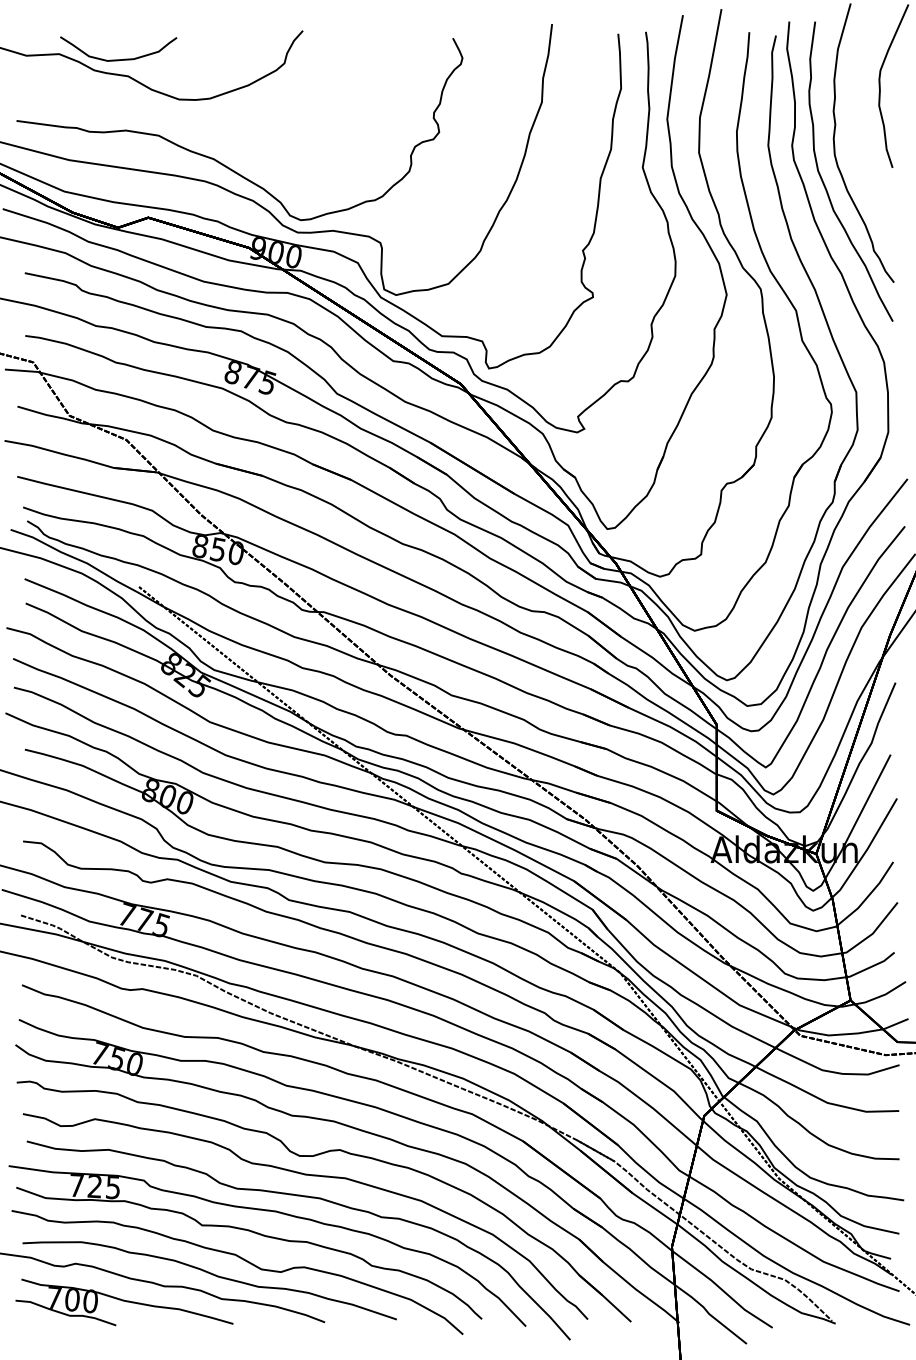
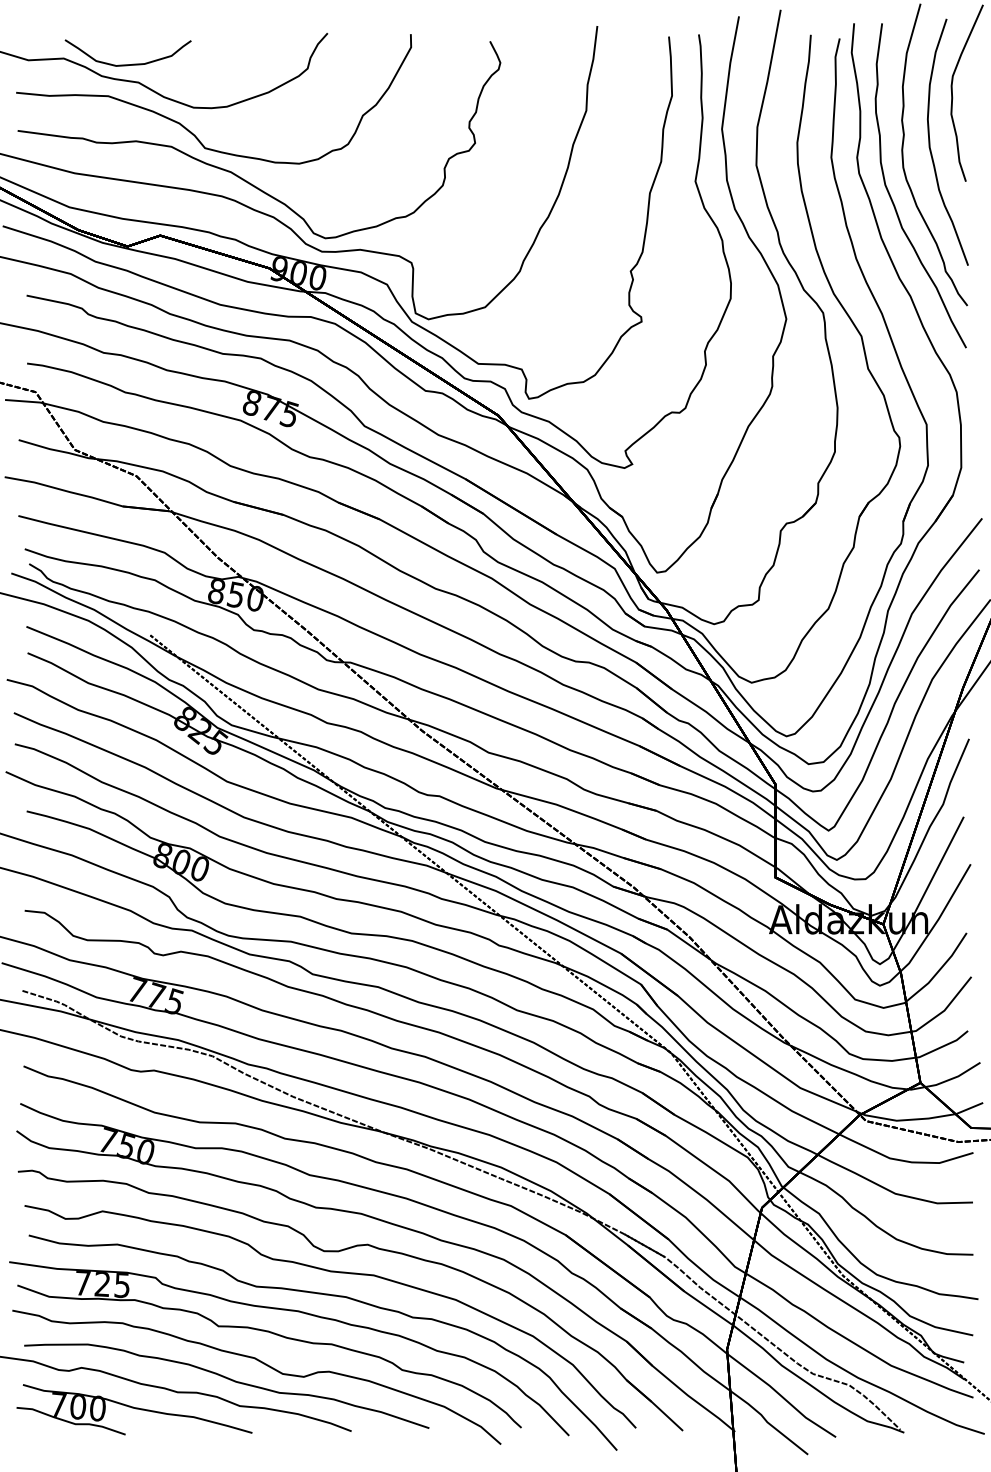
curve: (173, 118) -> (187, 128), added
curve: (860, 136) -> (931, 147), added

